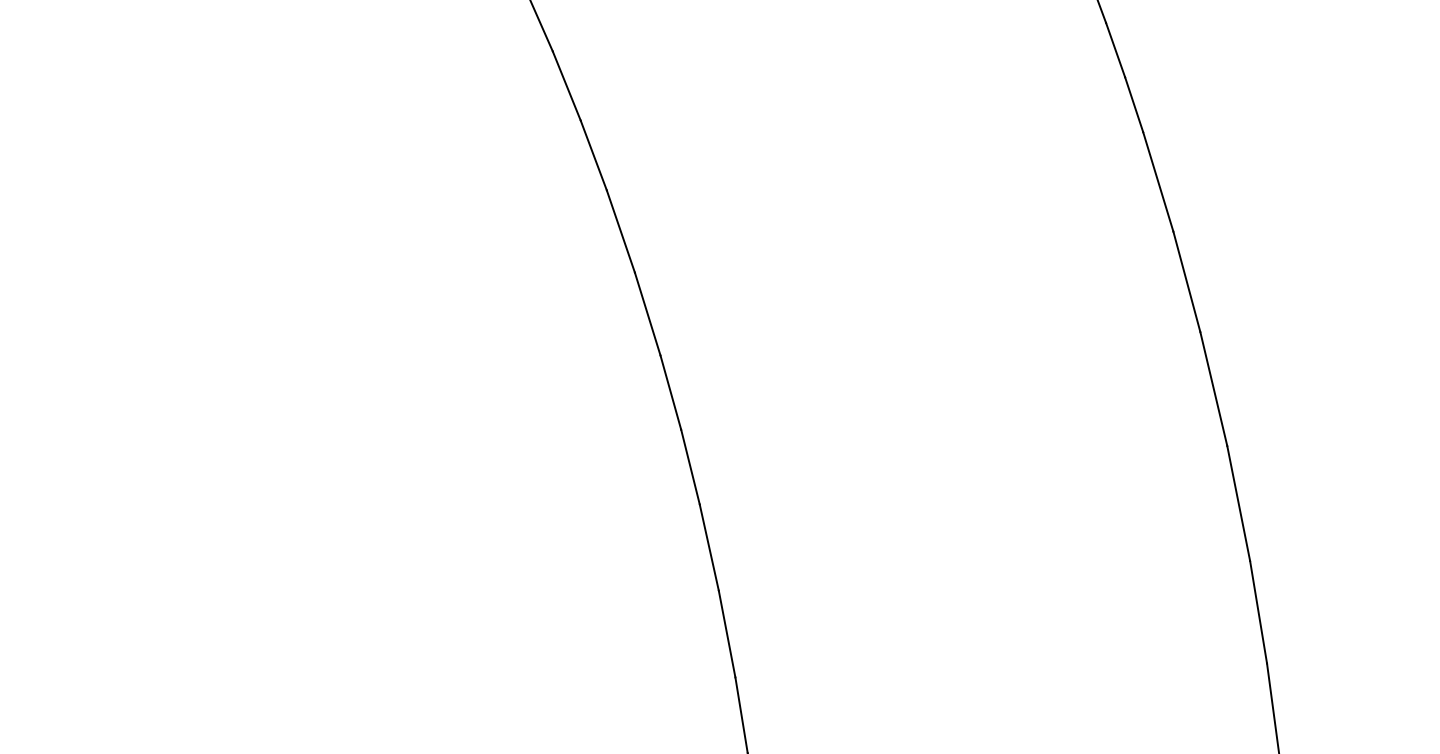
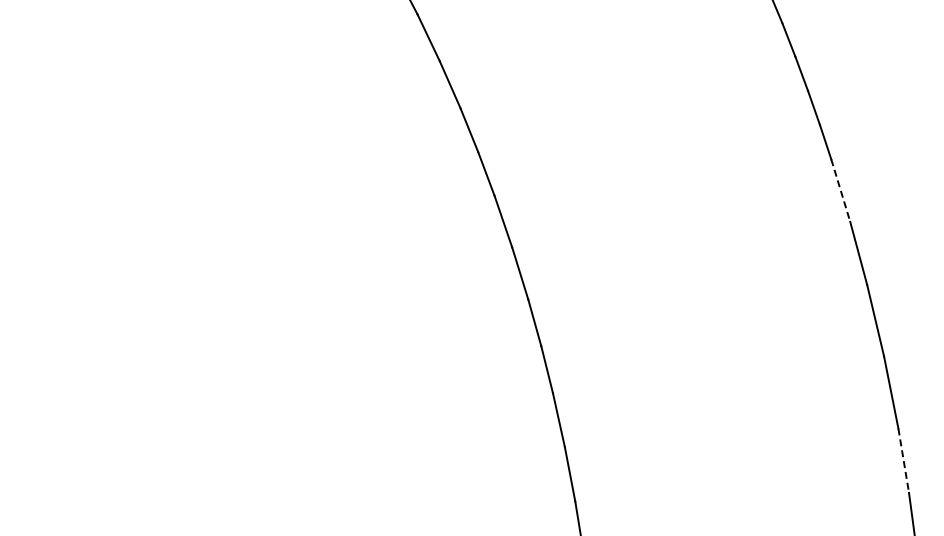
line: (1157, 181) -> (840, 190), solid -> dashed
line: (1258, 611) -> (903, 460), solid -> dashed

